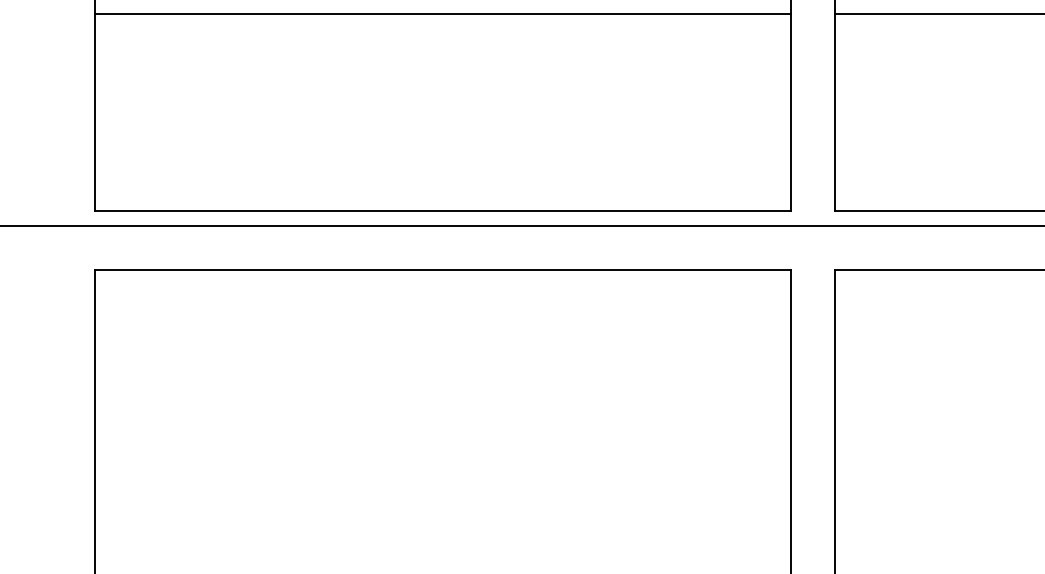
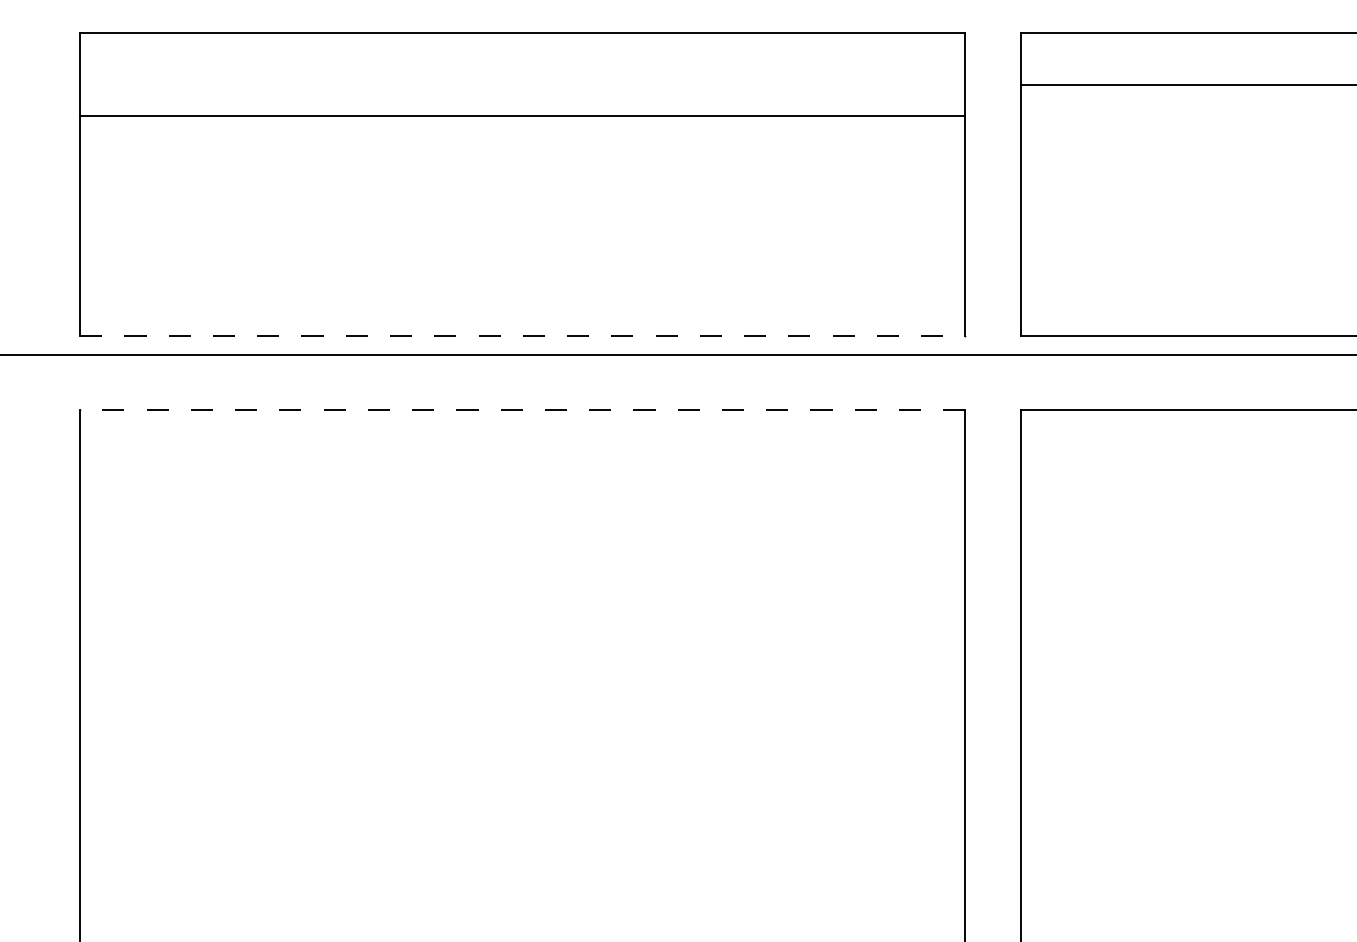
line: (442, 14) -> (522, 116), moved
line: (442, 210) -> (522, 335), solid -> dashed
line: (442, 269) -> (522, 410), solid -> dashed

